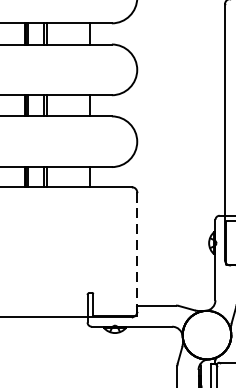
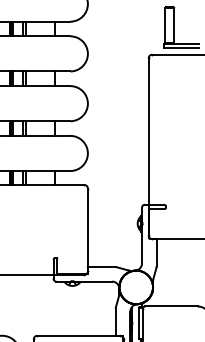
line: (136, 252) -> (87, 230), dashed -> solid

